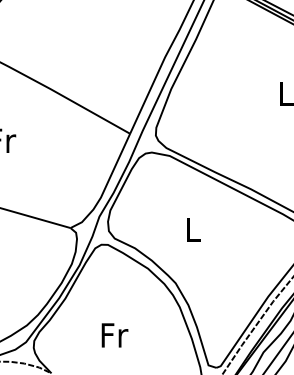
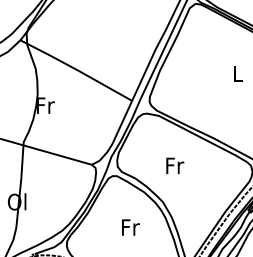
text: (194, 229) -> (175, 165), L -> Fr
text: (114, 335) -> (130, 227), moved

